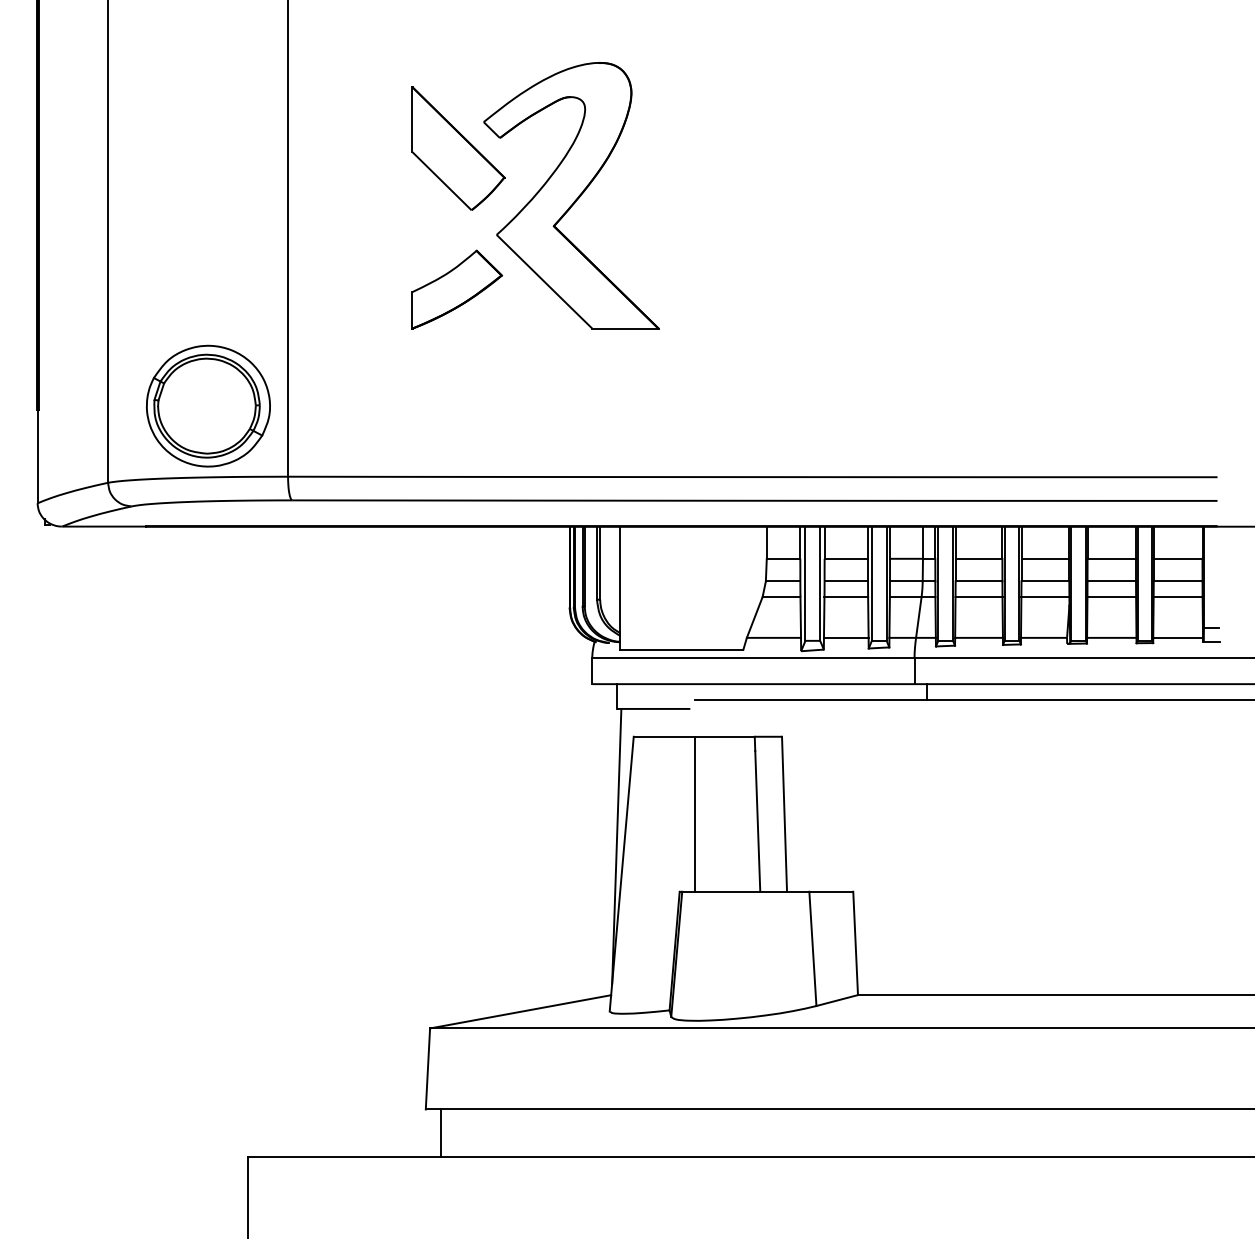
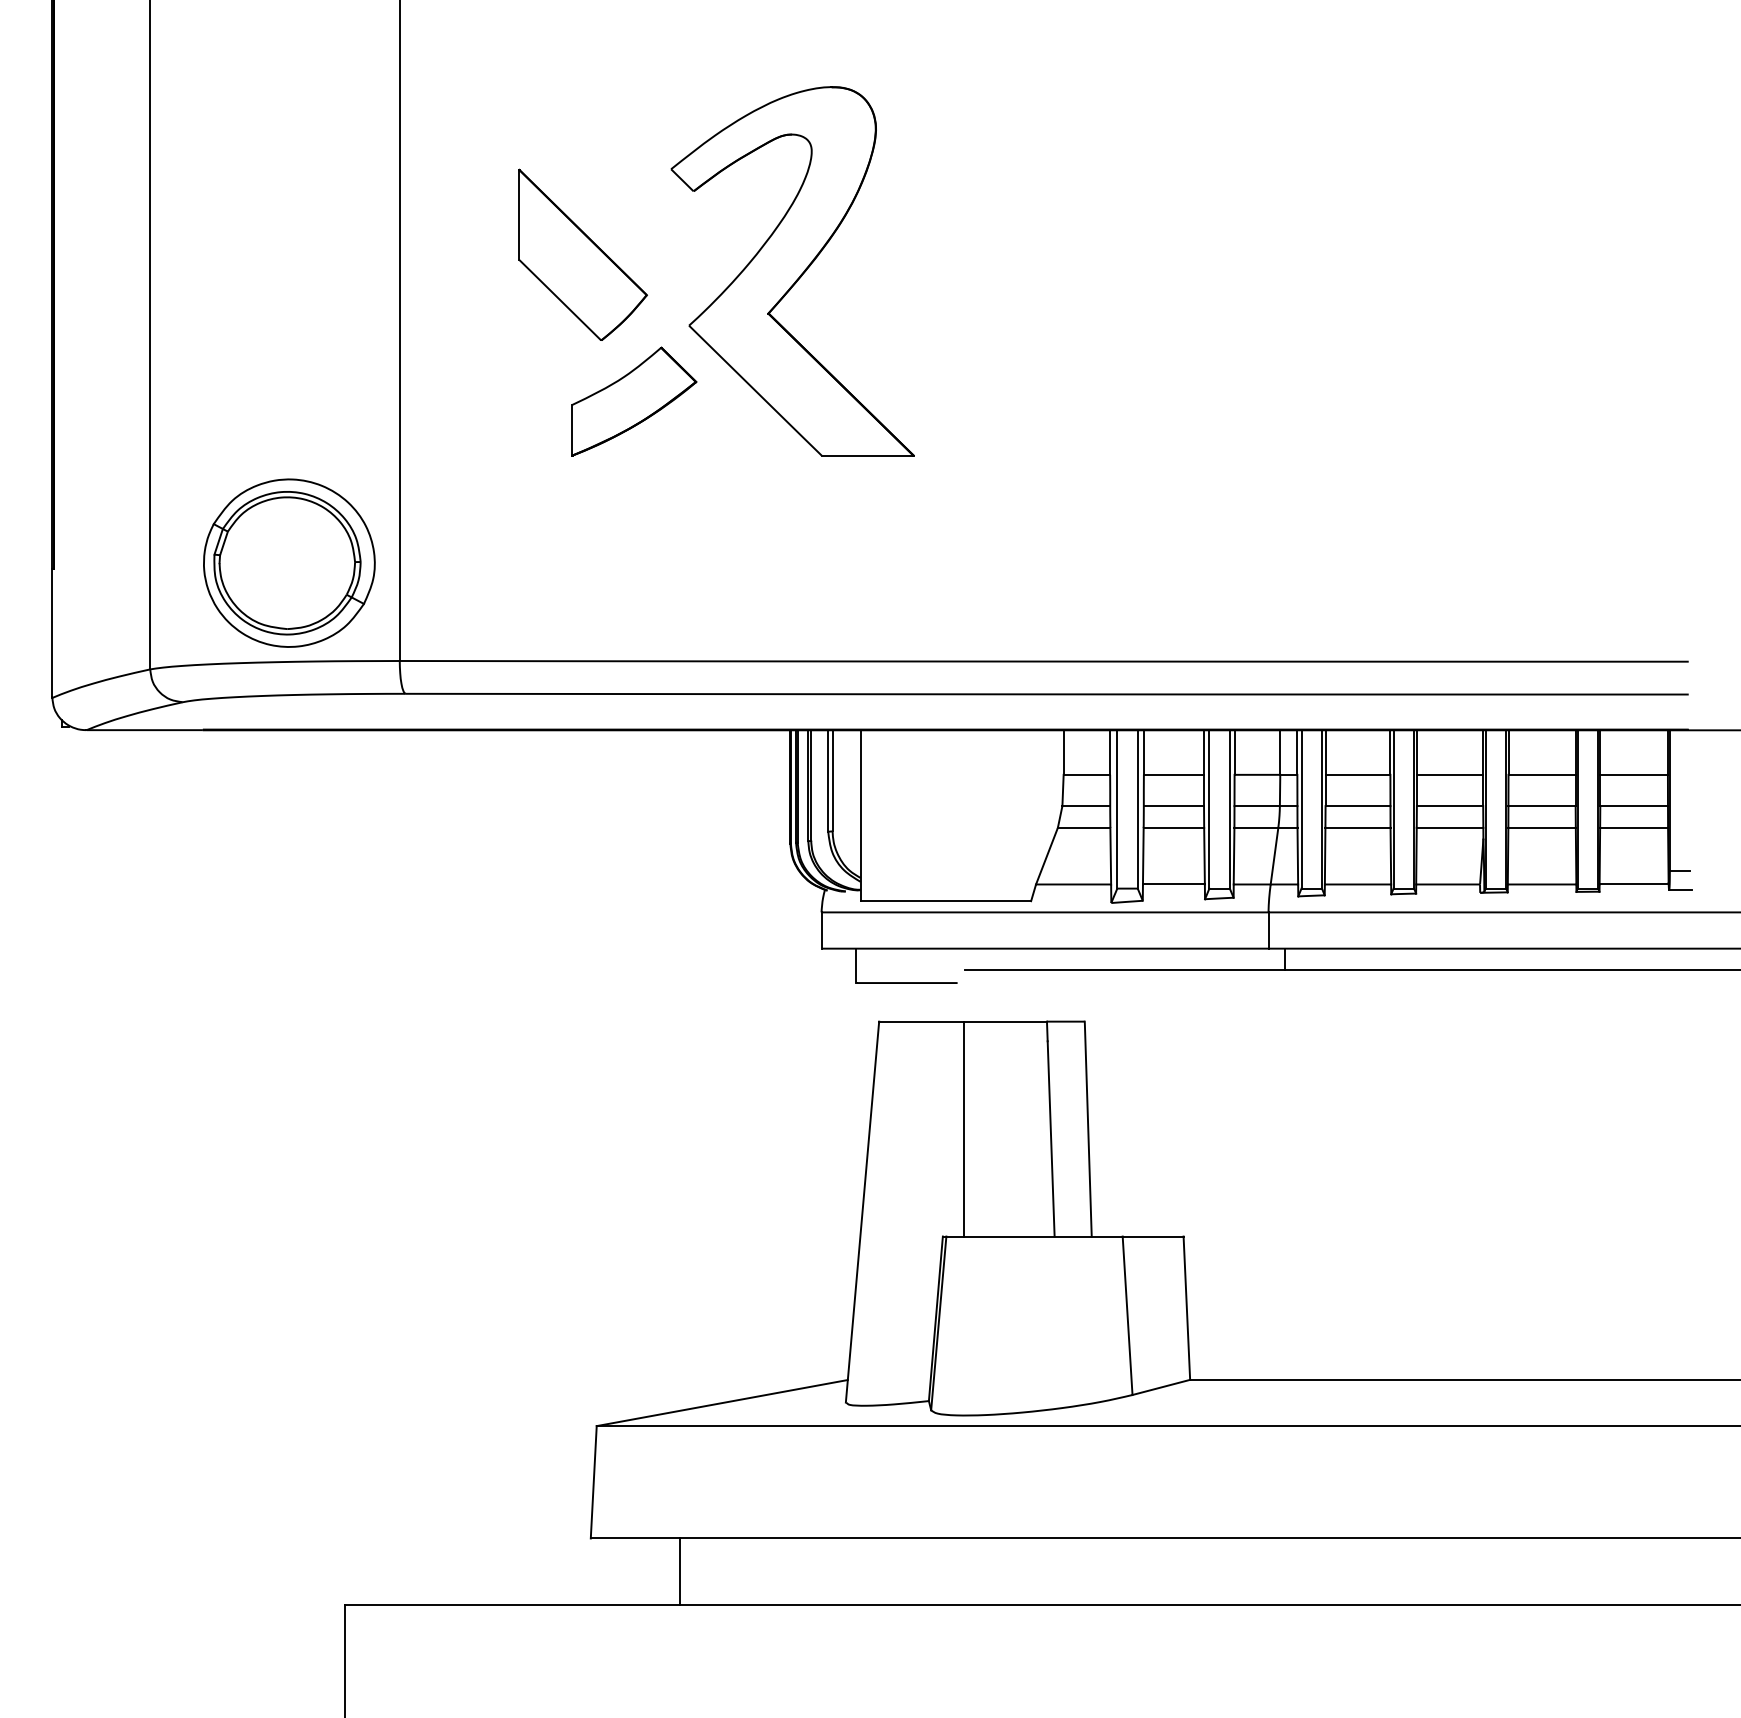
part: (458, 148) -> (582, 254), moved
line: (616, 846) -> (855, 1173), removed
line: (440, 1133) -> (680, 1571), moved

